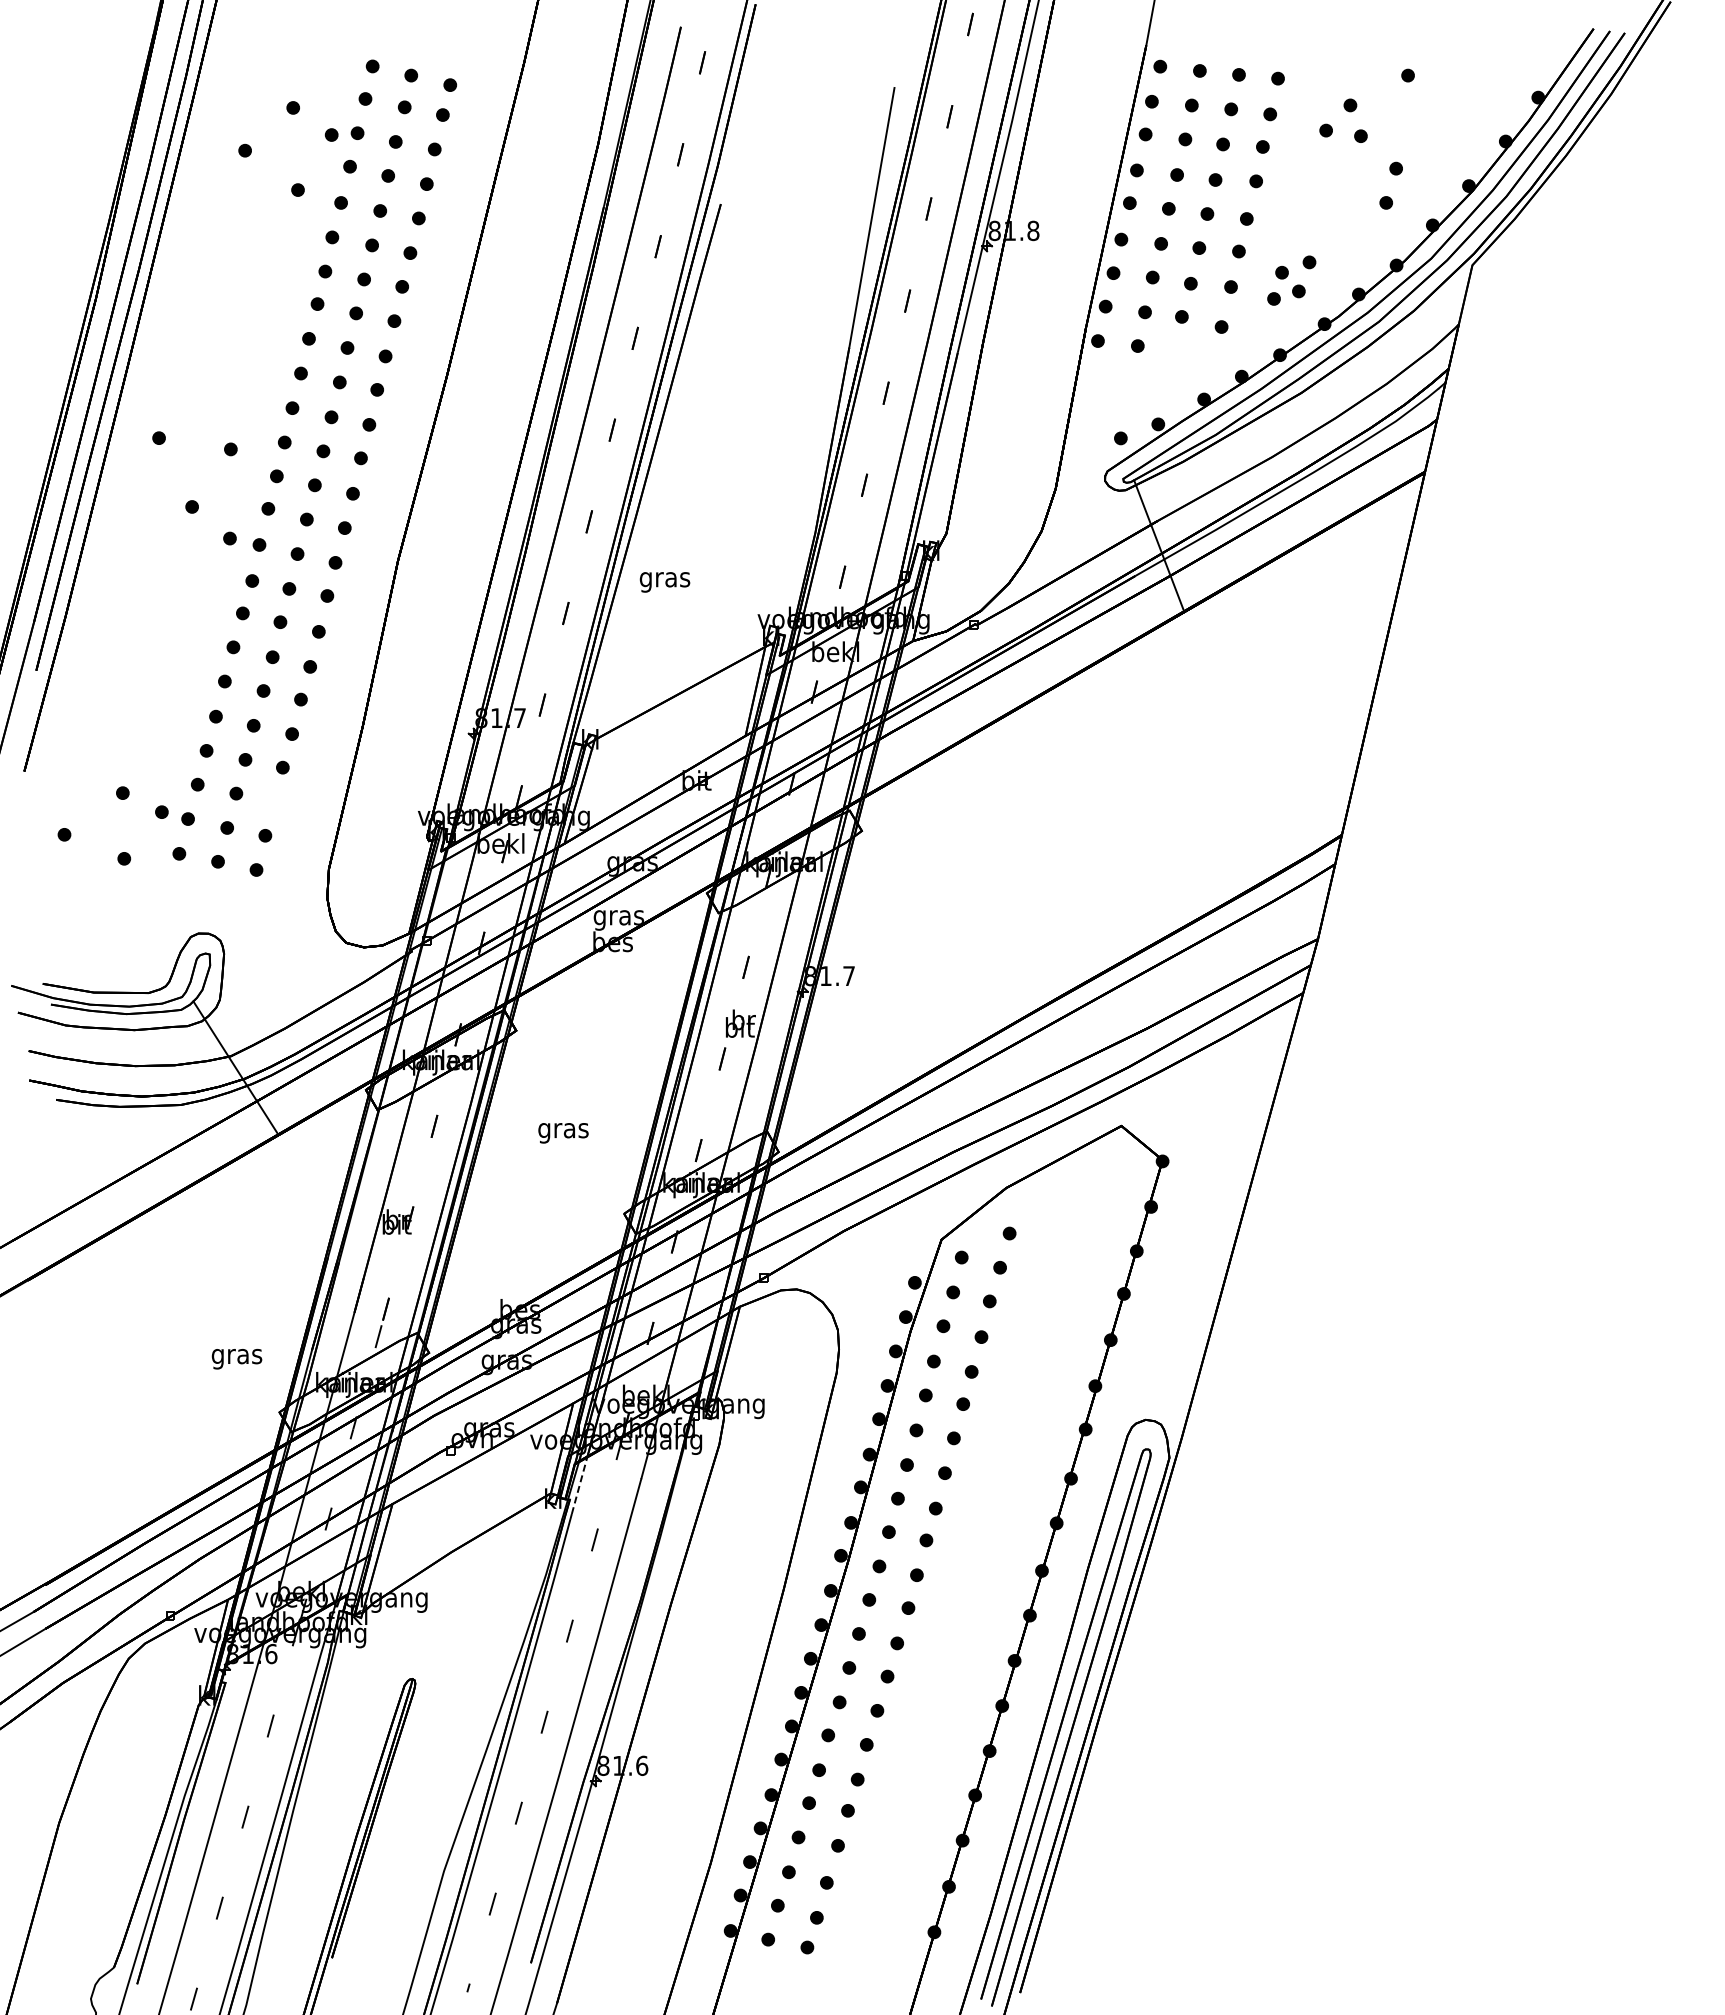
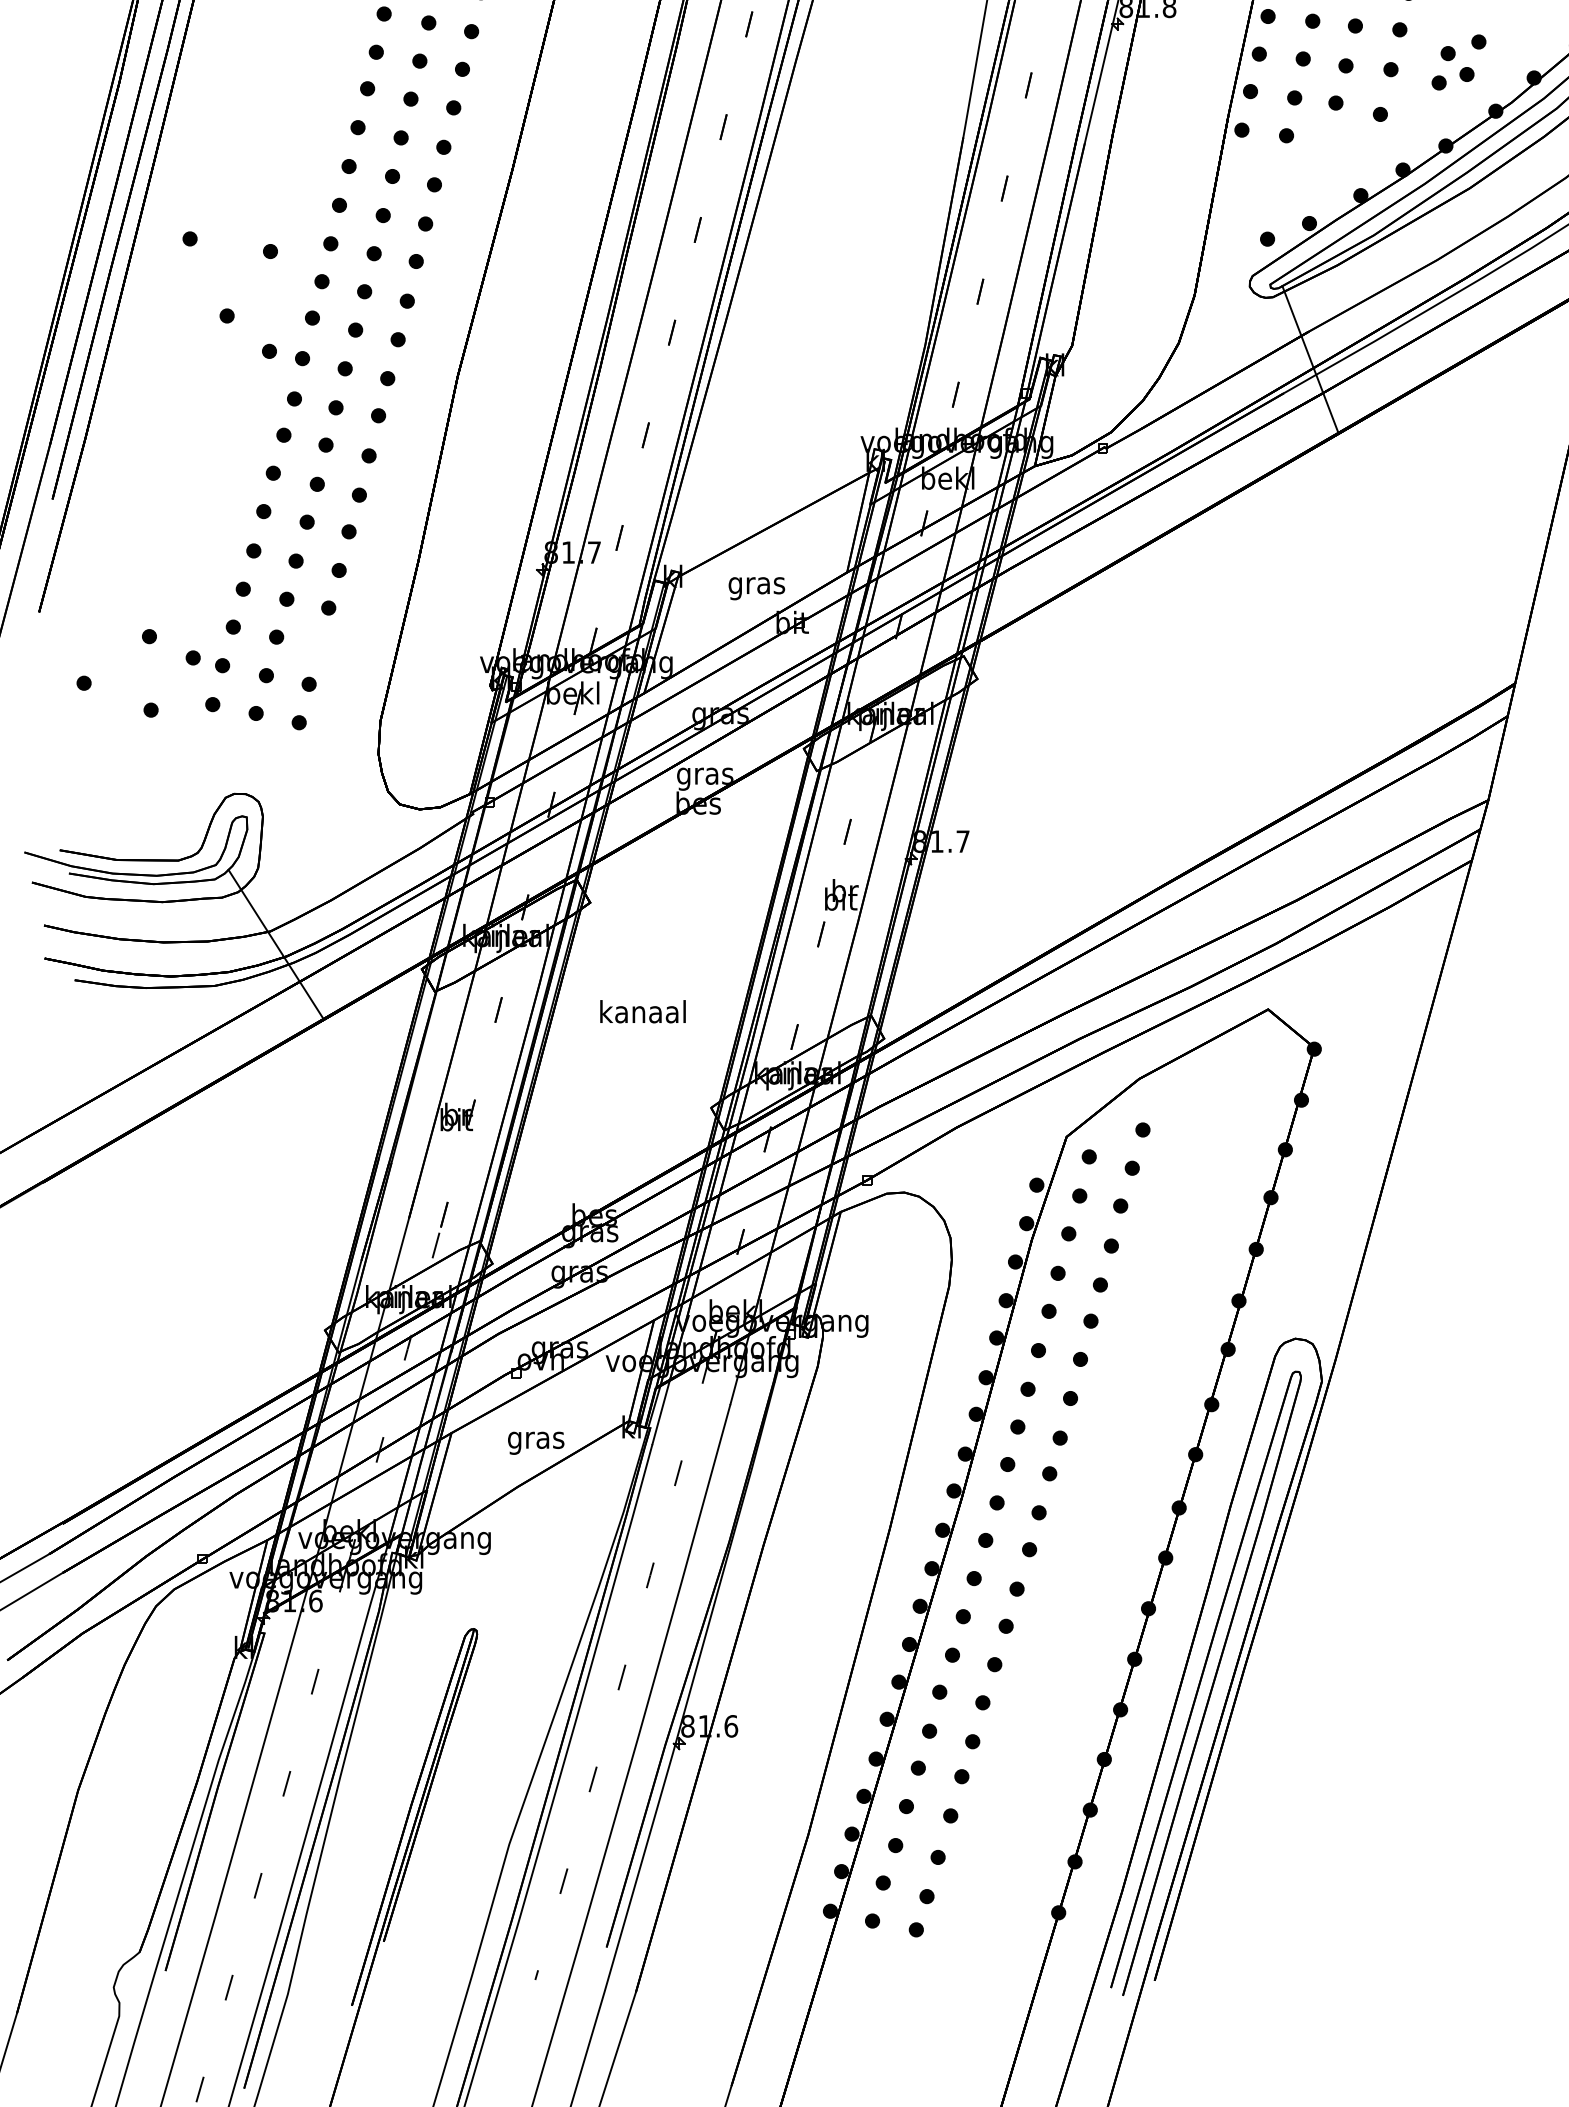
text: (664, 582) -> (756, 588), moved
text: (563, 1130) -> (643, 1014), gras -> kanaal
text: (236, 1359) -> (535, 1443), moved
line: (579, 1485) -> (661, 1412), dashed -> solid

